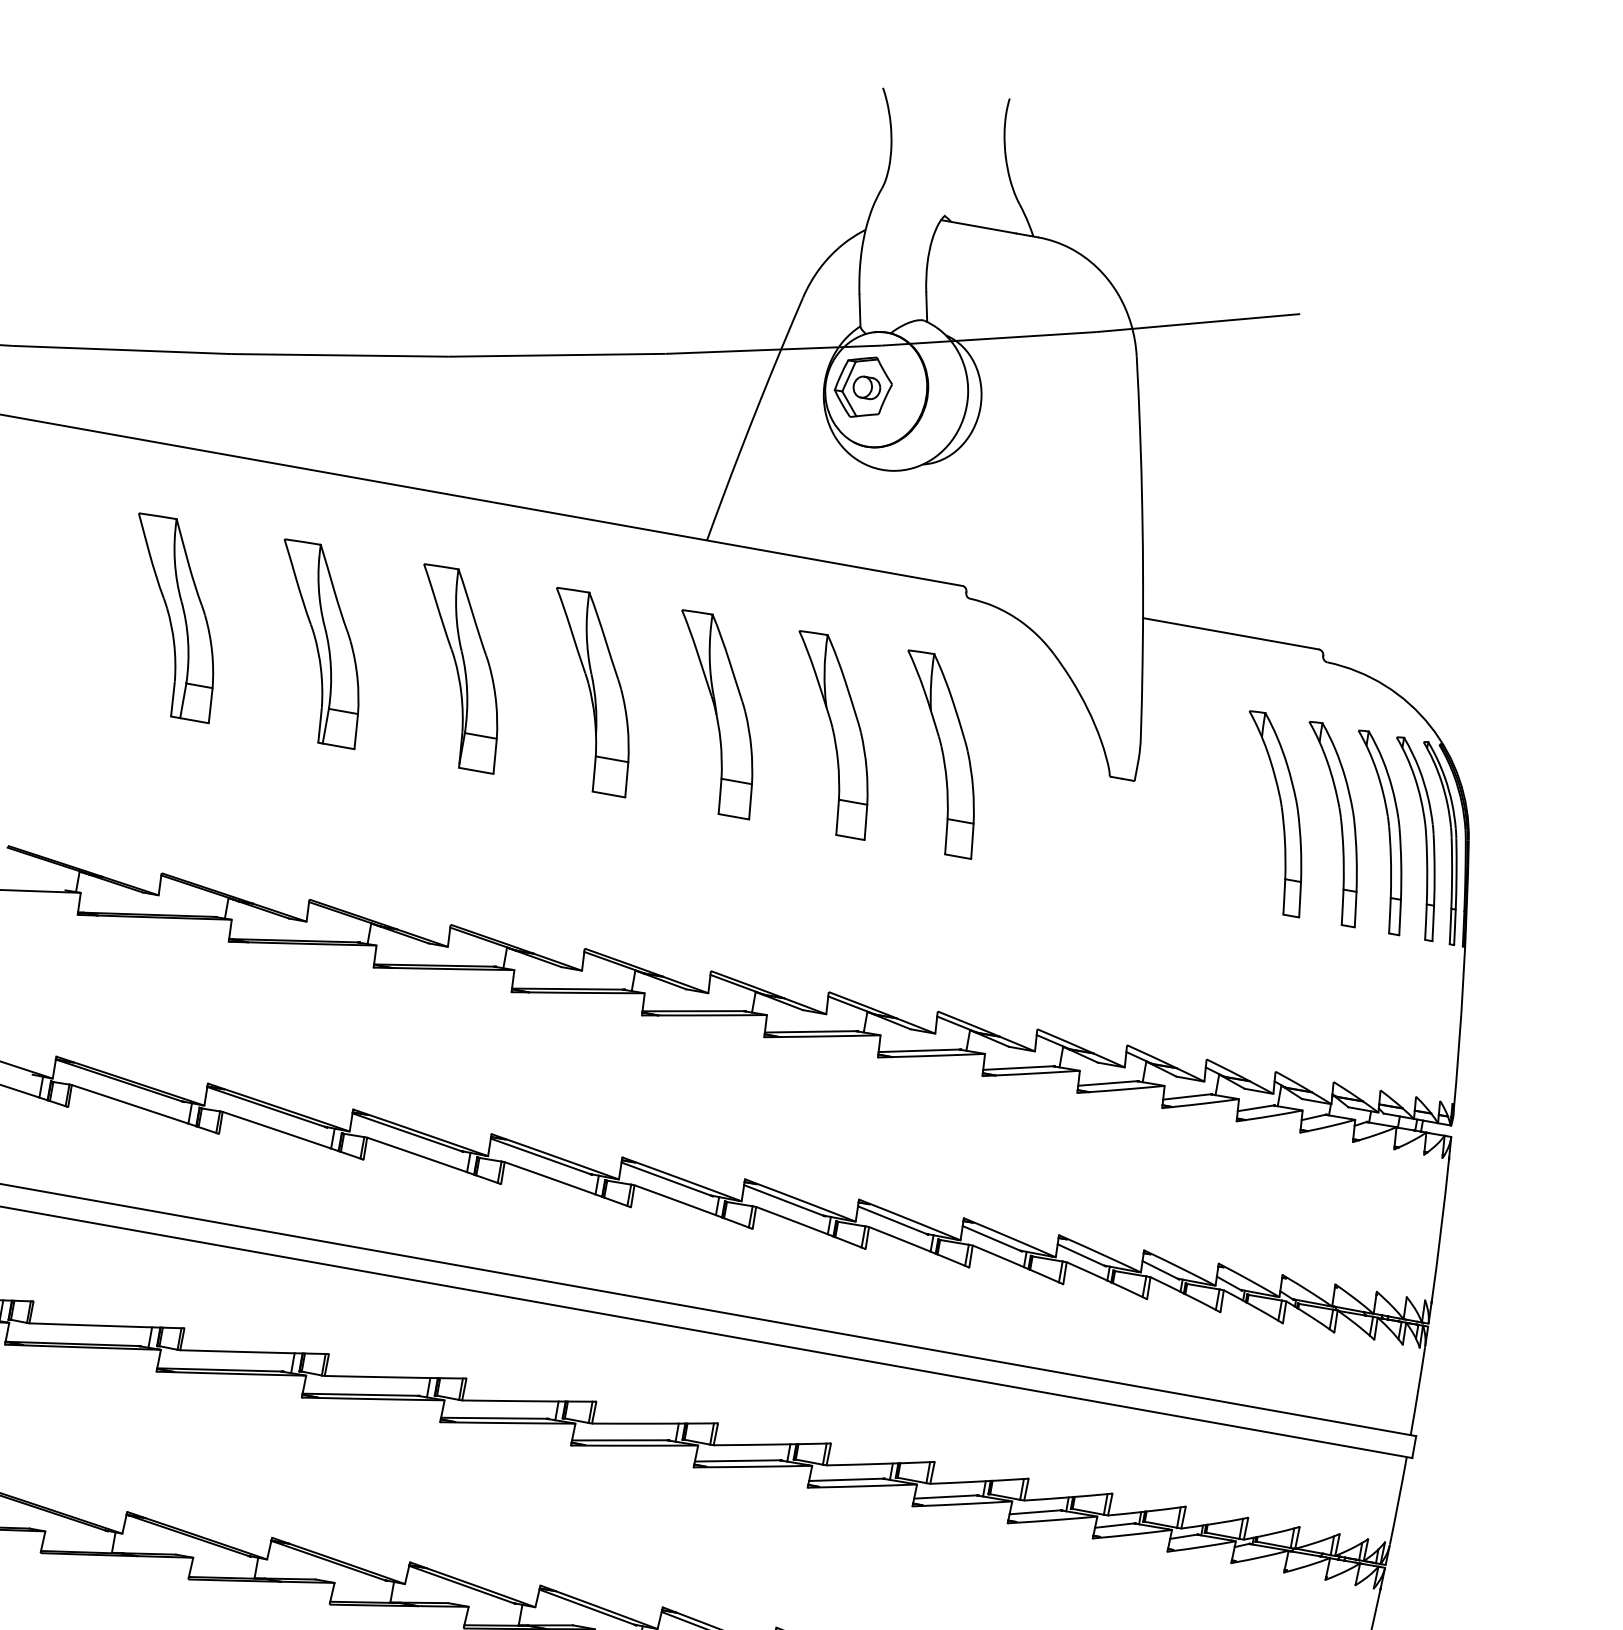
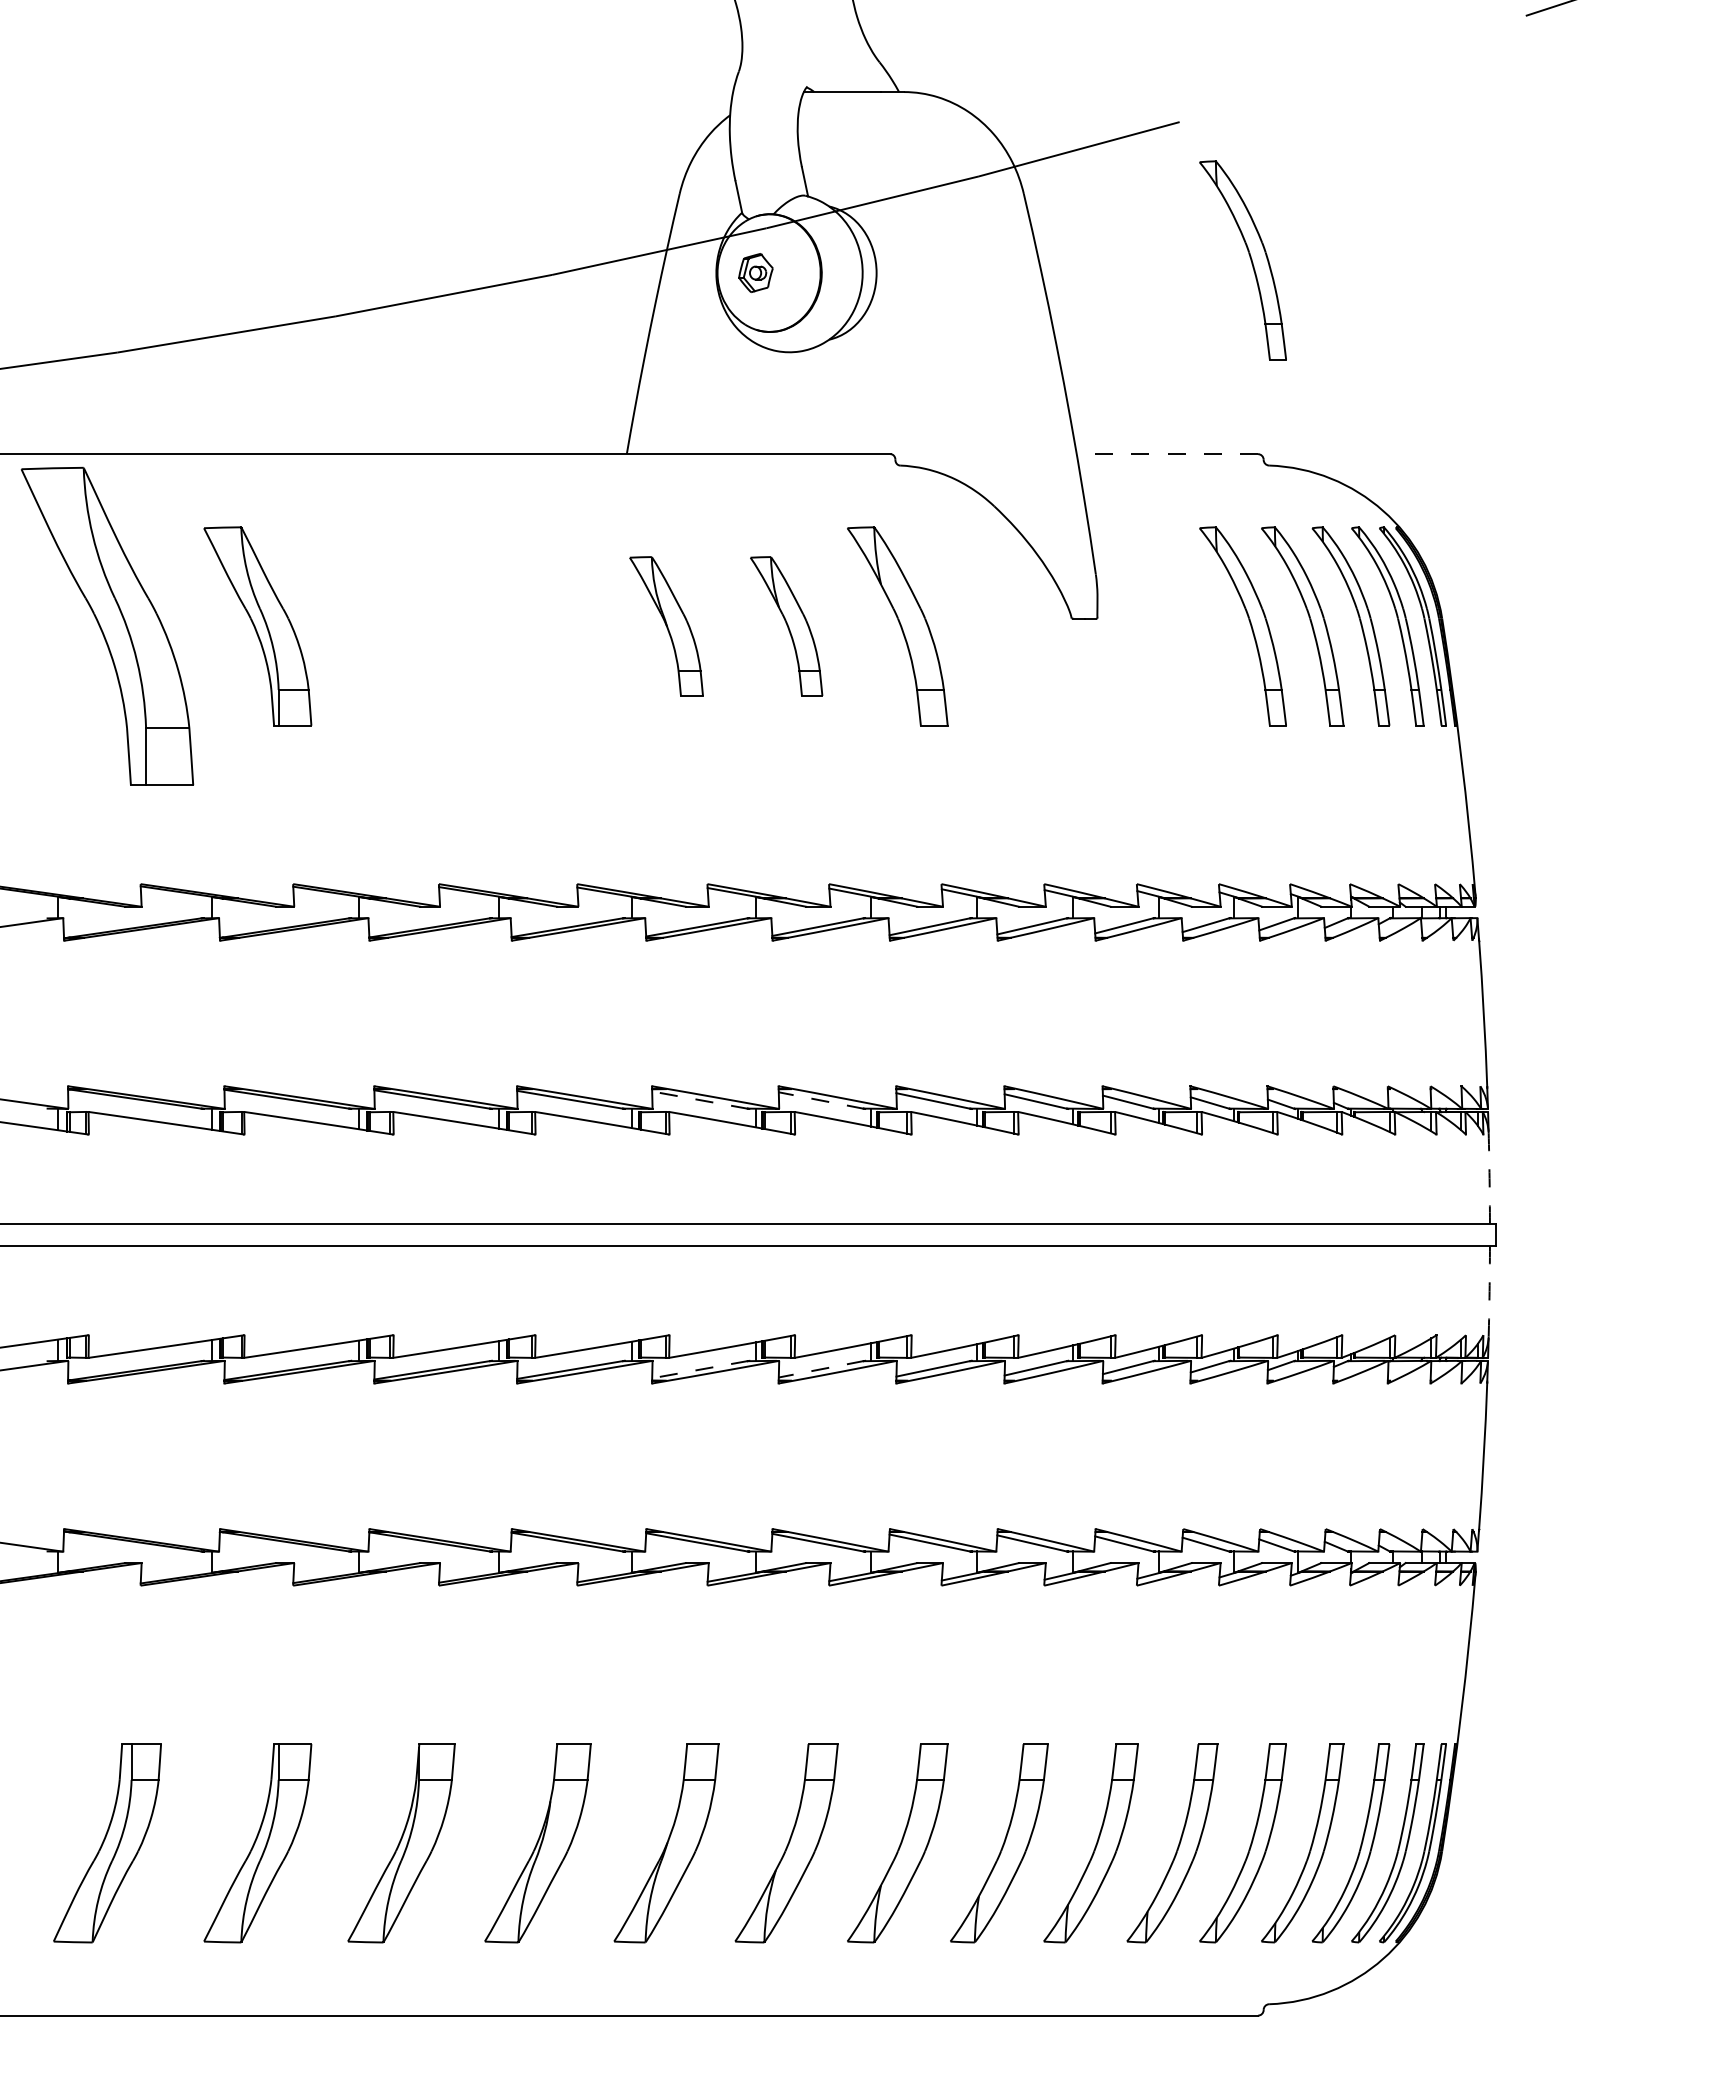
part: (863, 386) -> (755, 272), size x0.6
part: (1344, 457) -> (1249, 257), added
part: (173, 617) -> (107, 626), size x1.6
line: (1230, 634) -> (1167, 454), solid -> dashed
part: (458, 668) -> (401, 626), removed
part: (590, 692) -> (537, 626), removed
part: (715, 714) -> (666, 626), size x0.7
part: (832, 735) -> (786, 626), size x0.7
line: (666, 1179) -> (700, 1100), solid -> dashed
line: (784, 1200) -> (821, 1100), solid -> dashed
arc: (1418, 1391) -> (1489, 1178), solid -> dashed
line: (620, 1440) -> (700, 1369), solid -> dashed
line: (737, 1461) -> (821, 1369), solid -> dashed
arc: (1398, 1500) -> (1489, 1291), solid -> dashed

